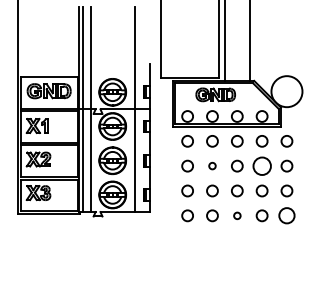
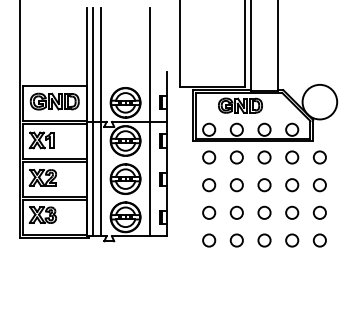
circle: (212, 165) -> (236, 184), size x1.67
circle: (261, 165) -> (291, 184), size x0.62
circle: (237, 215) -> (264, 240), size x1.67
circle: (286, 215) -> (319, 240), size x0.71

